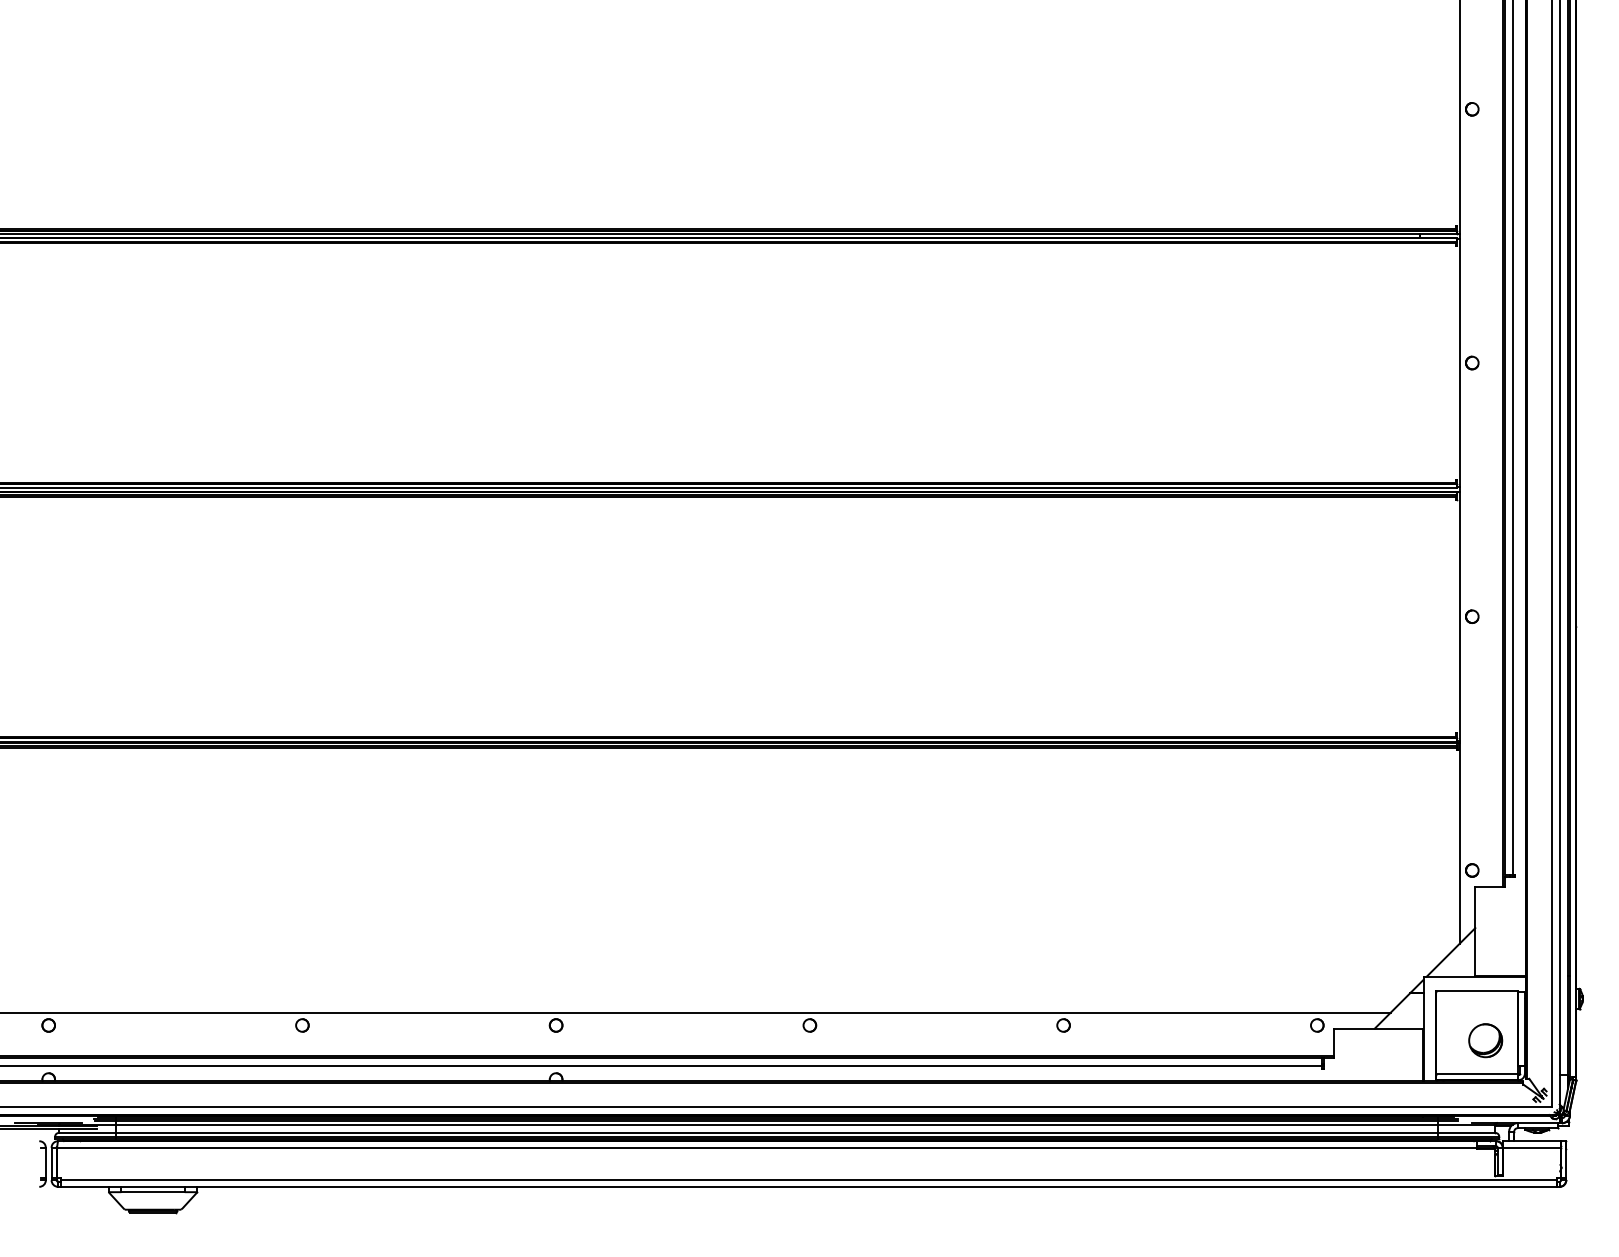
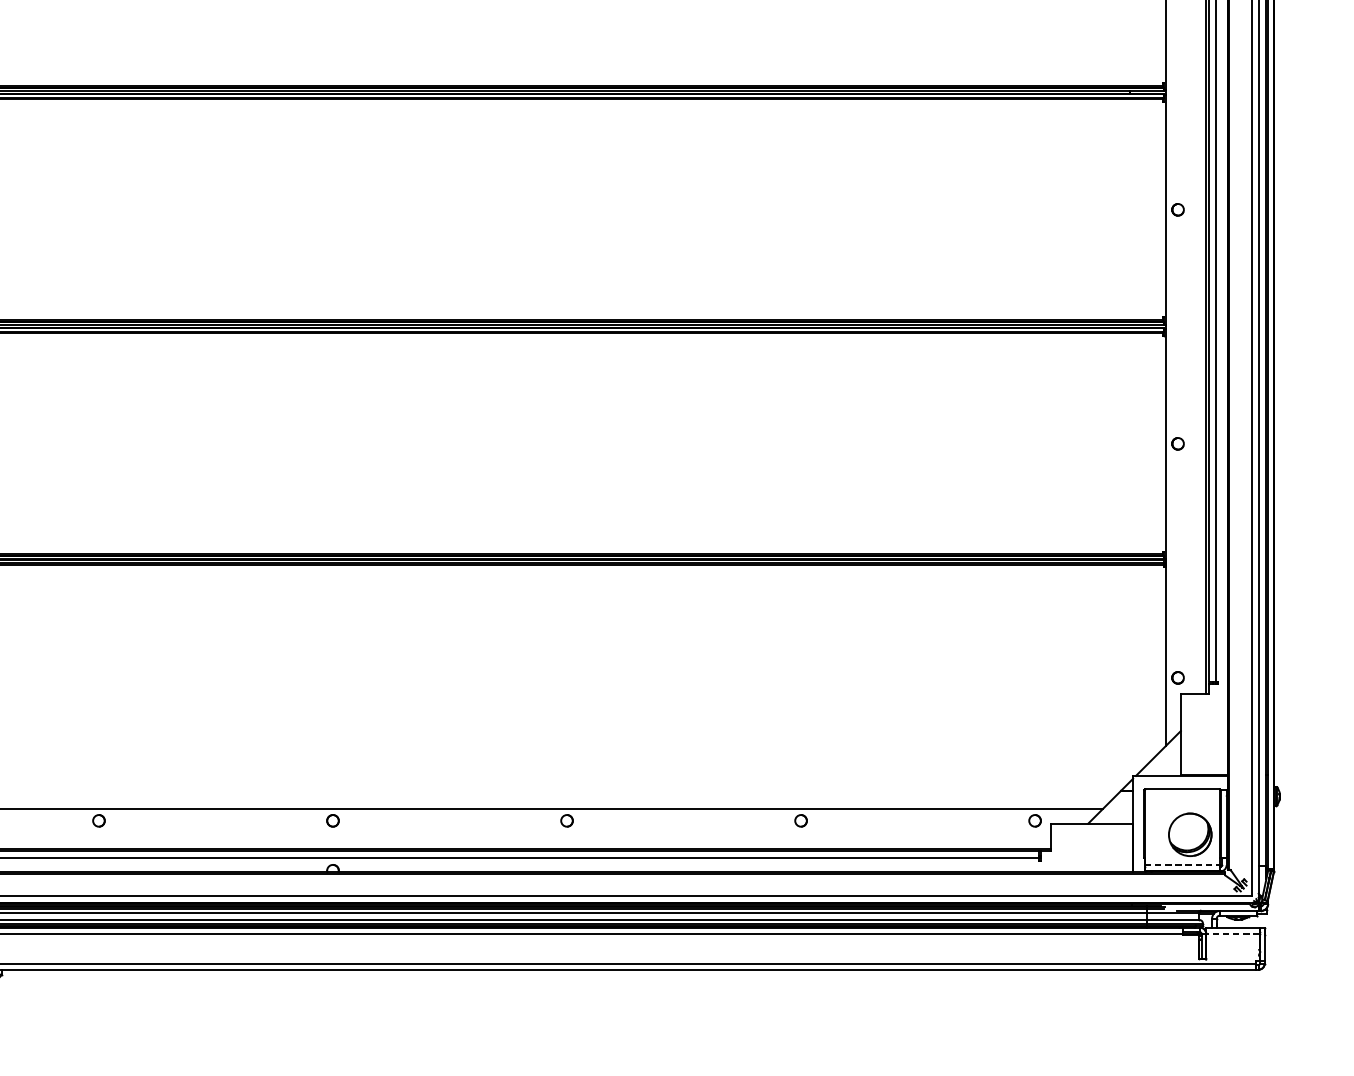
part: (1485, 1040) -> (1190, 834), size x1.4
line: (1477, 1073) -> (1182, 865), solid -> dashed
line: (1531, 1147) -> (1232, 933), solid -> dashed

